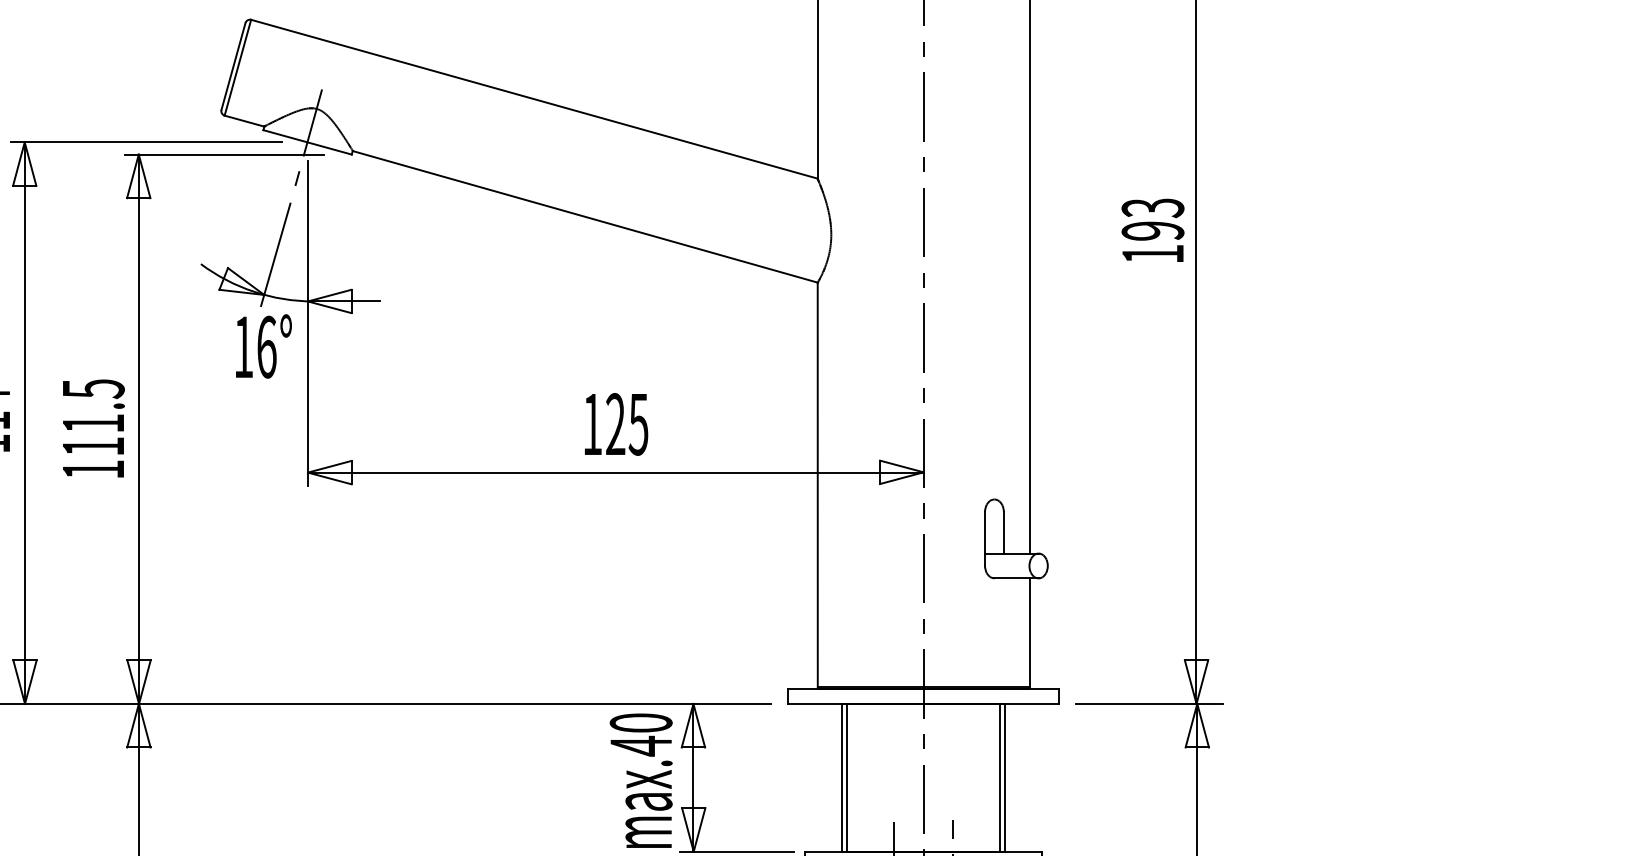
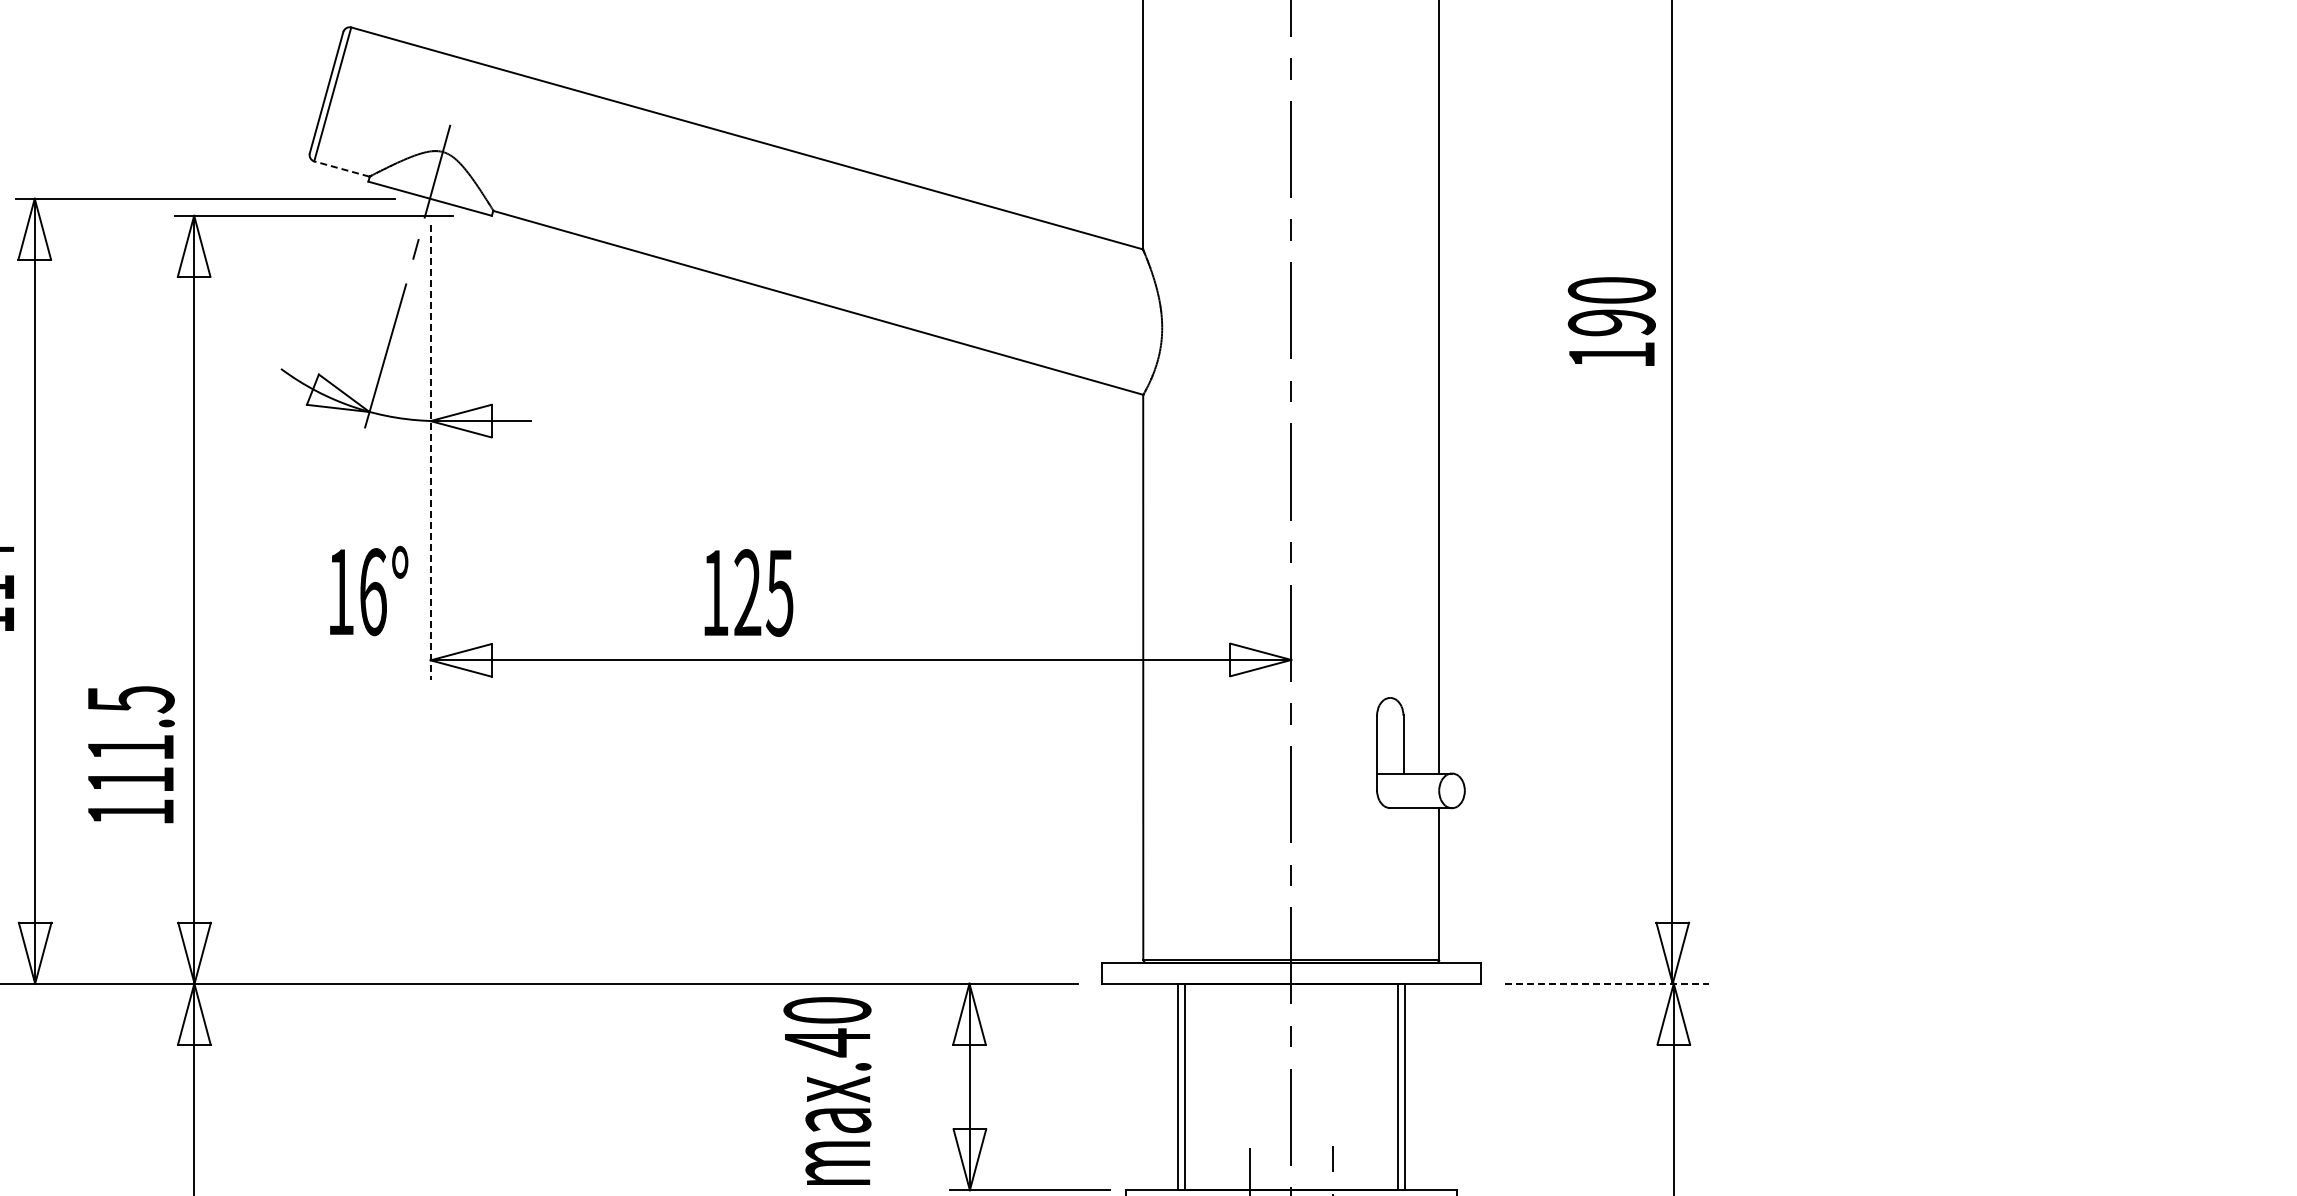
line: (244, 121) -> (341, 169), solid -> dashed
text: (1152, 208) -> (1611, 290), 193 -> 190
line: (307, 324) -> (430, 453), solid -> dashed
text: (264, 346) -> (369, 590), moved
text: (616, 424) -> (748, 593), moved
text: (93, 428) -> (131, 754), moved
line: (1149, 703) -> (1607, 983), solid -> dashed
text: (641, 780) -> (827, 1090), moved

